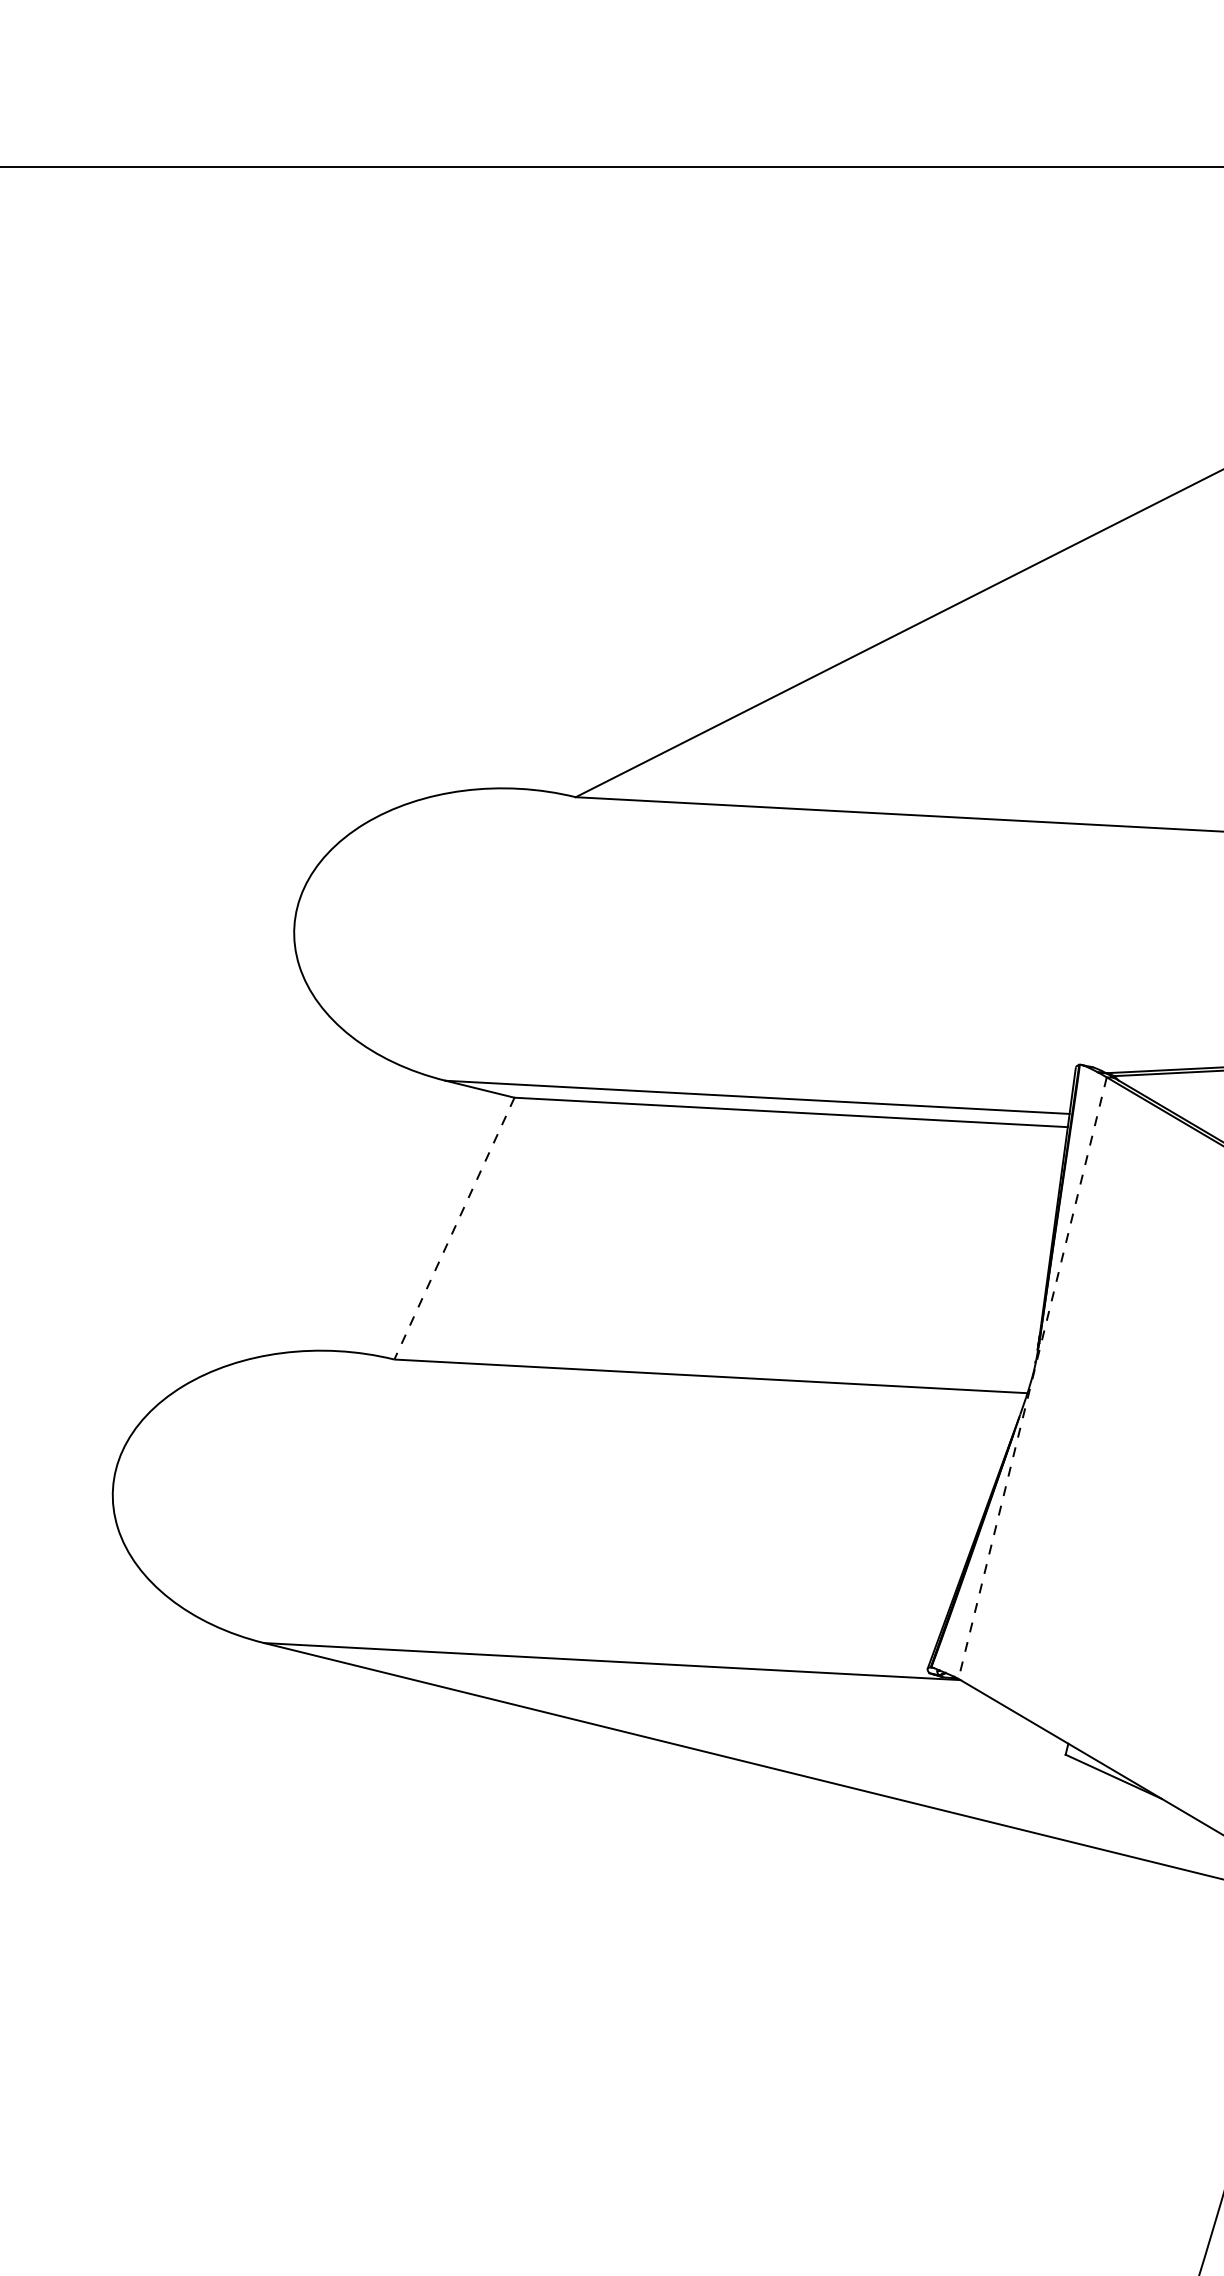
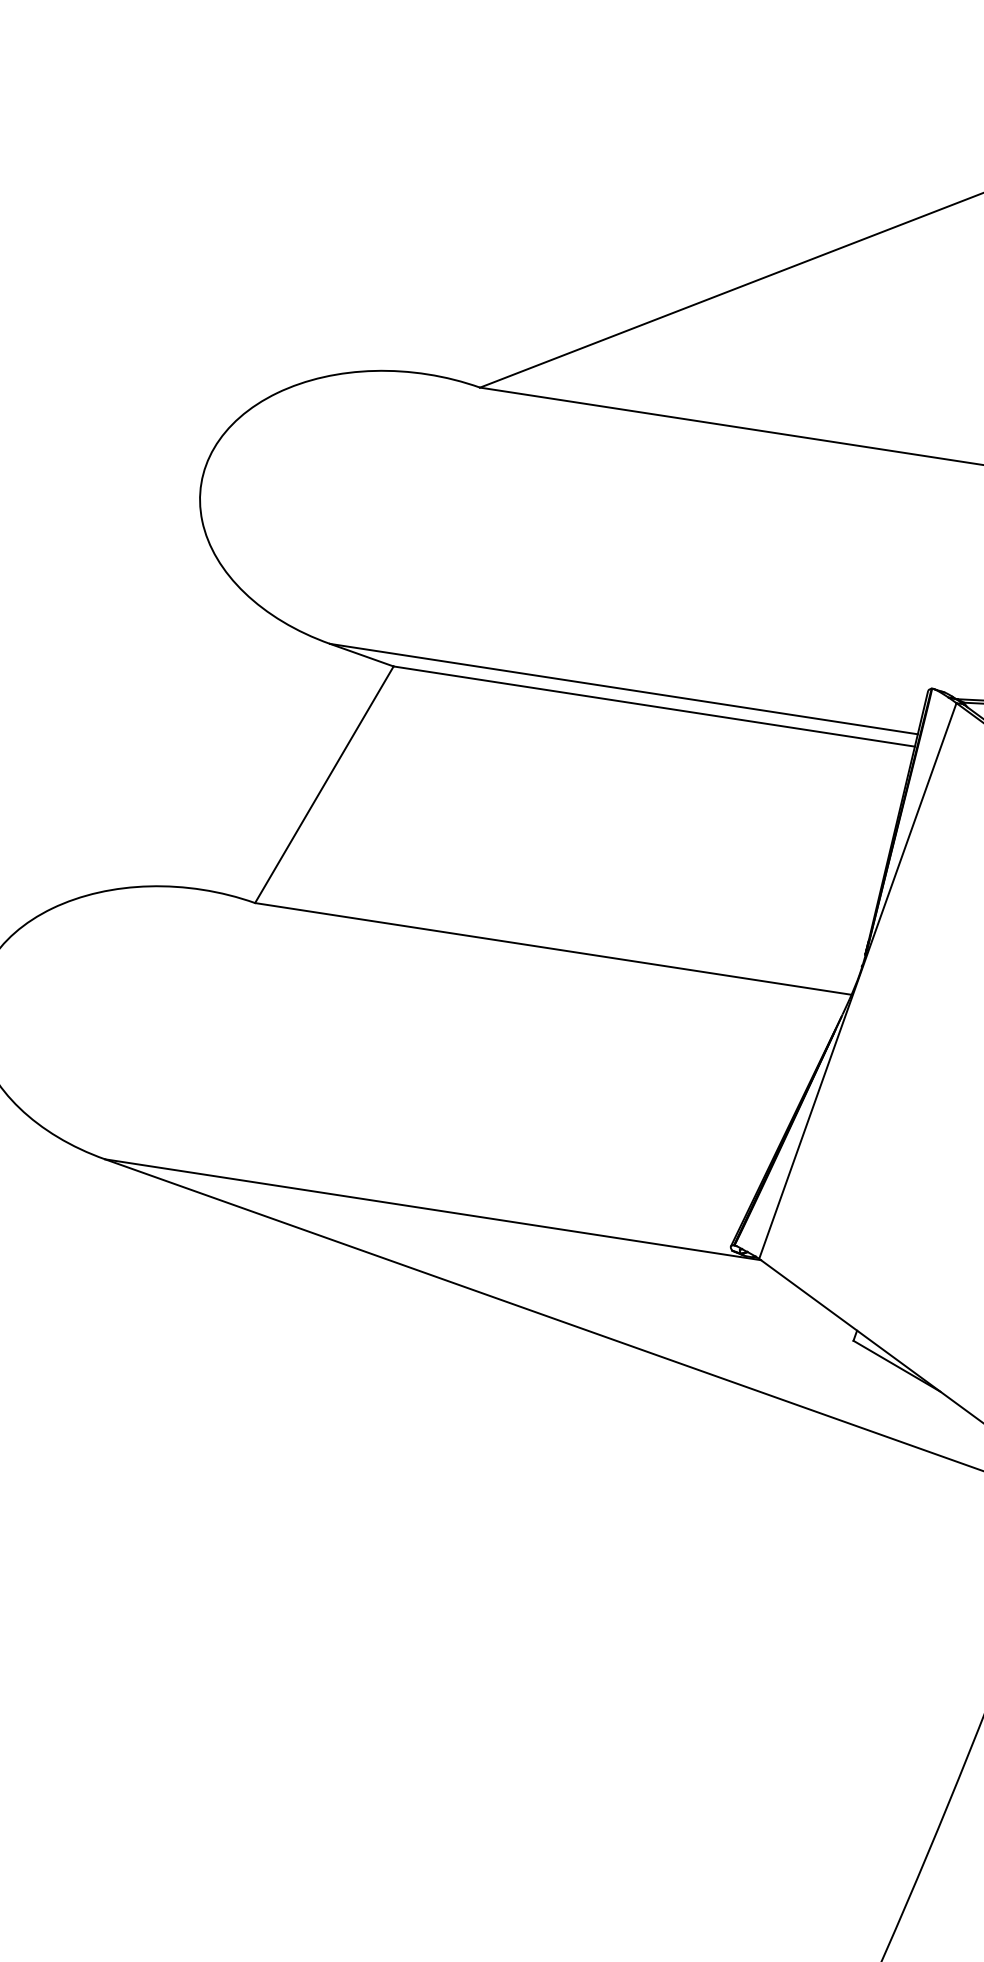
line: (454, 1229) -> (324, 785), dashed -> solid
line: (1032, 1378) -> (857, 981), dashed -> solid

